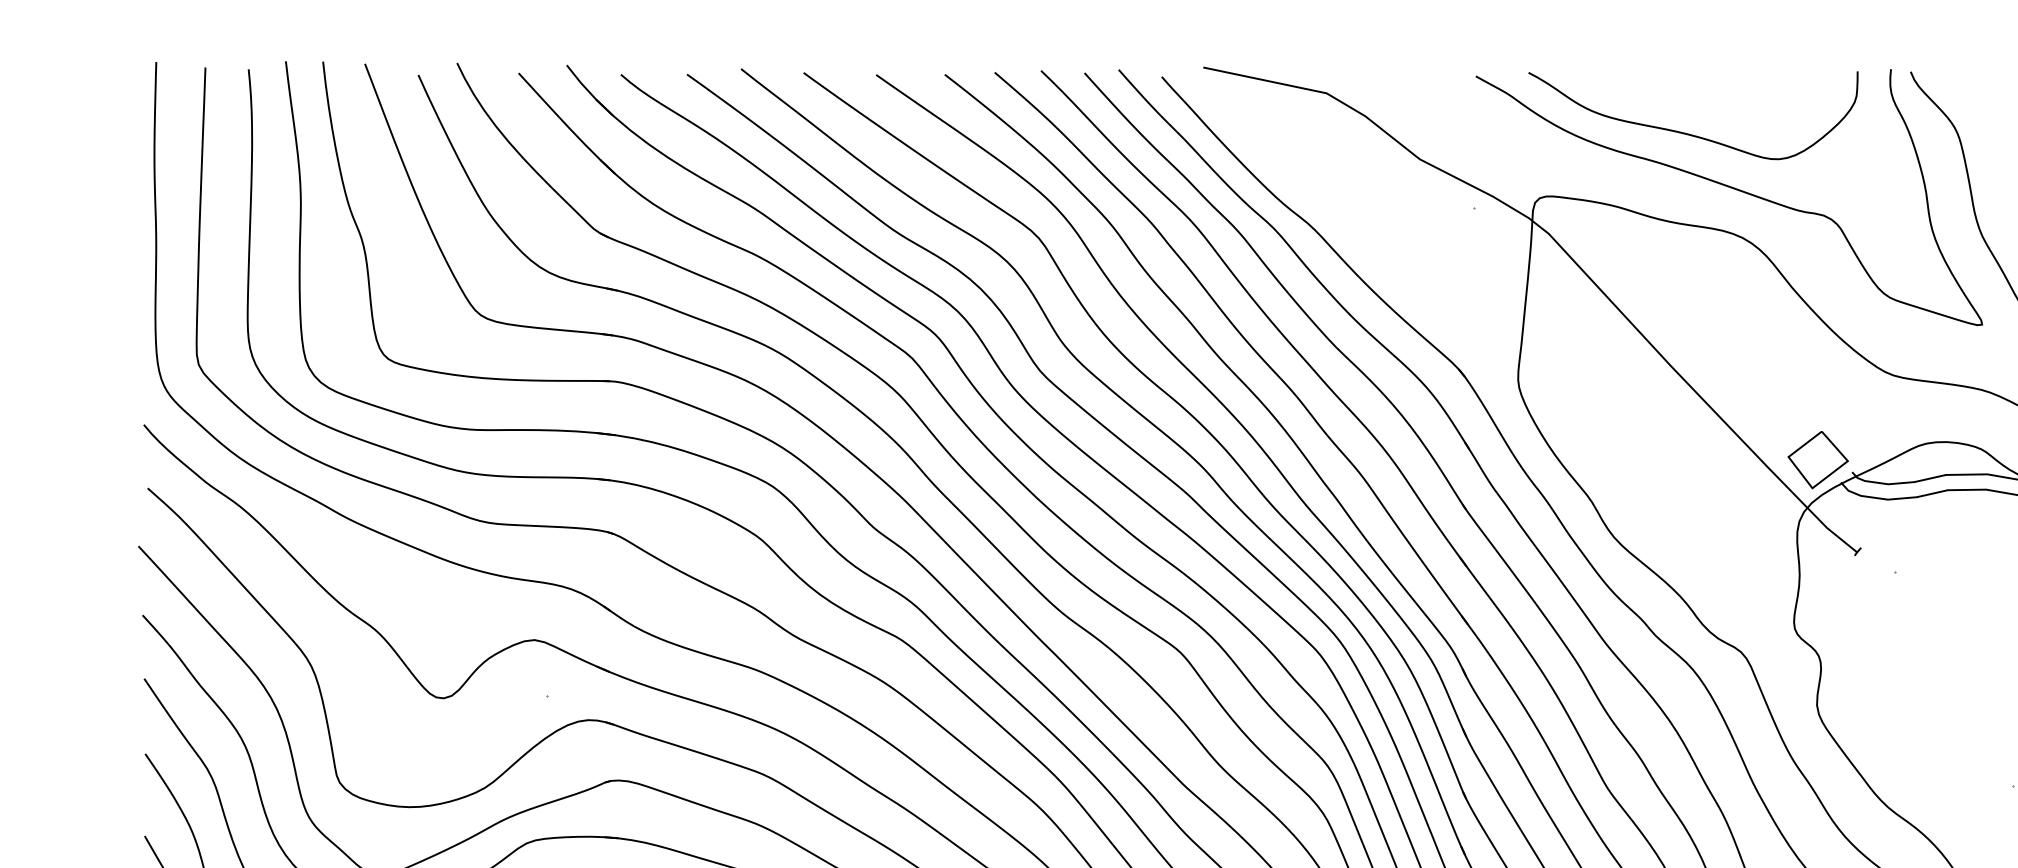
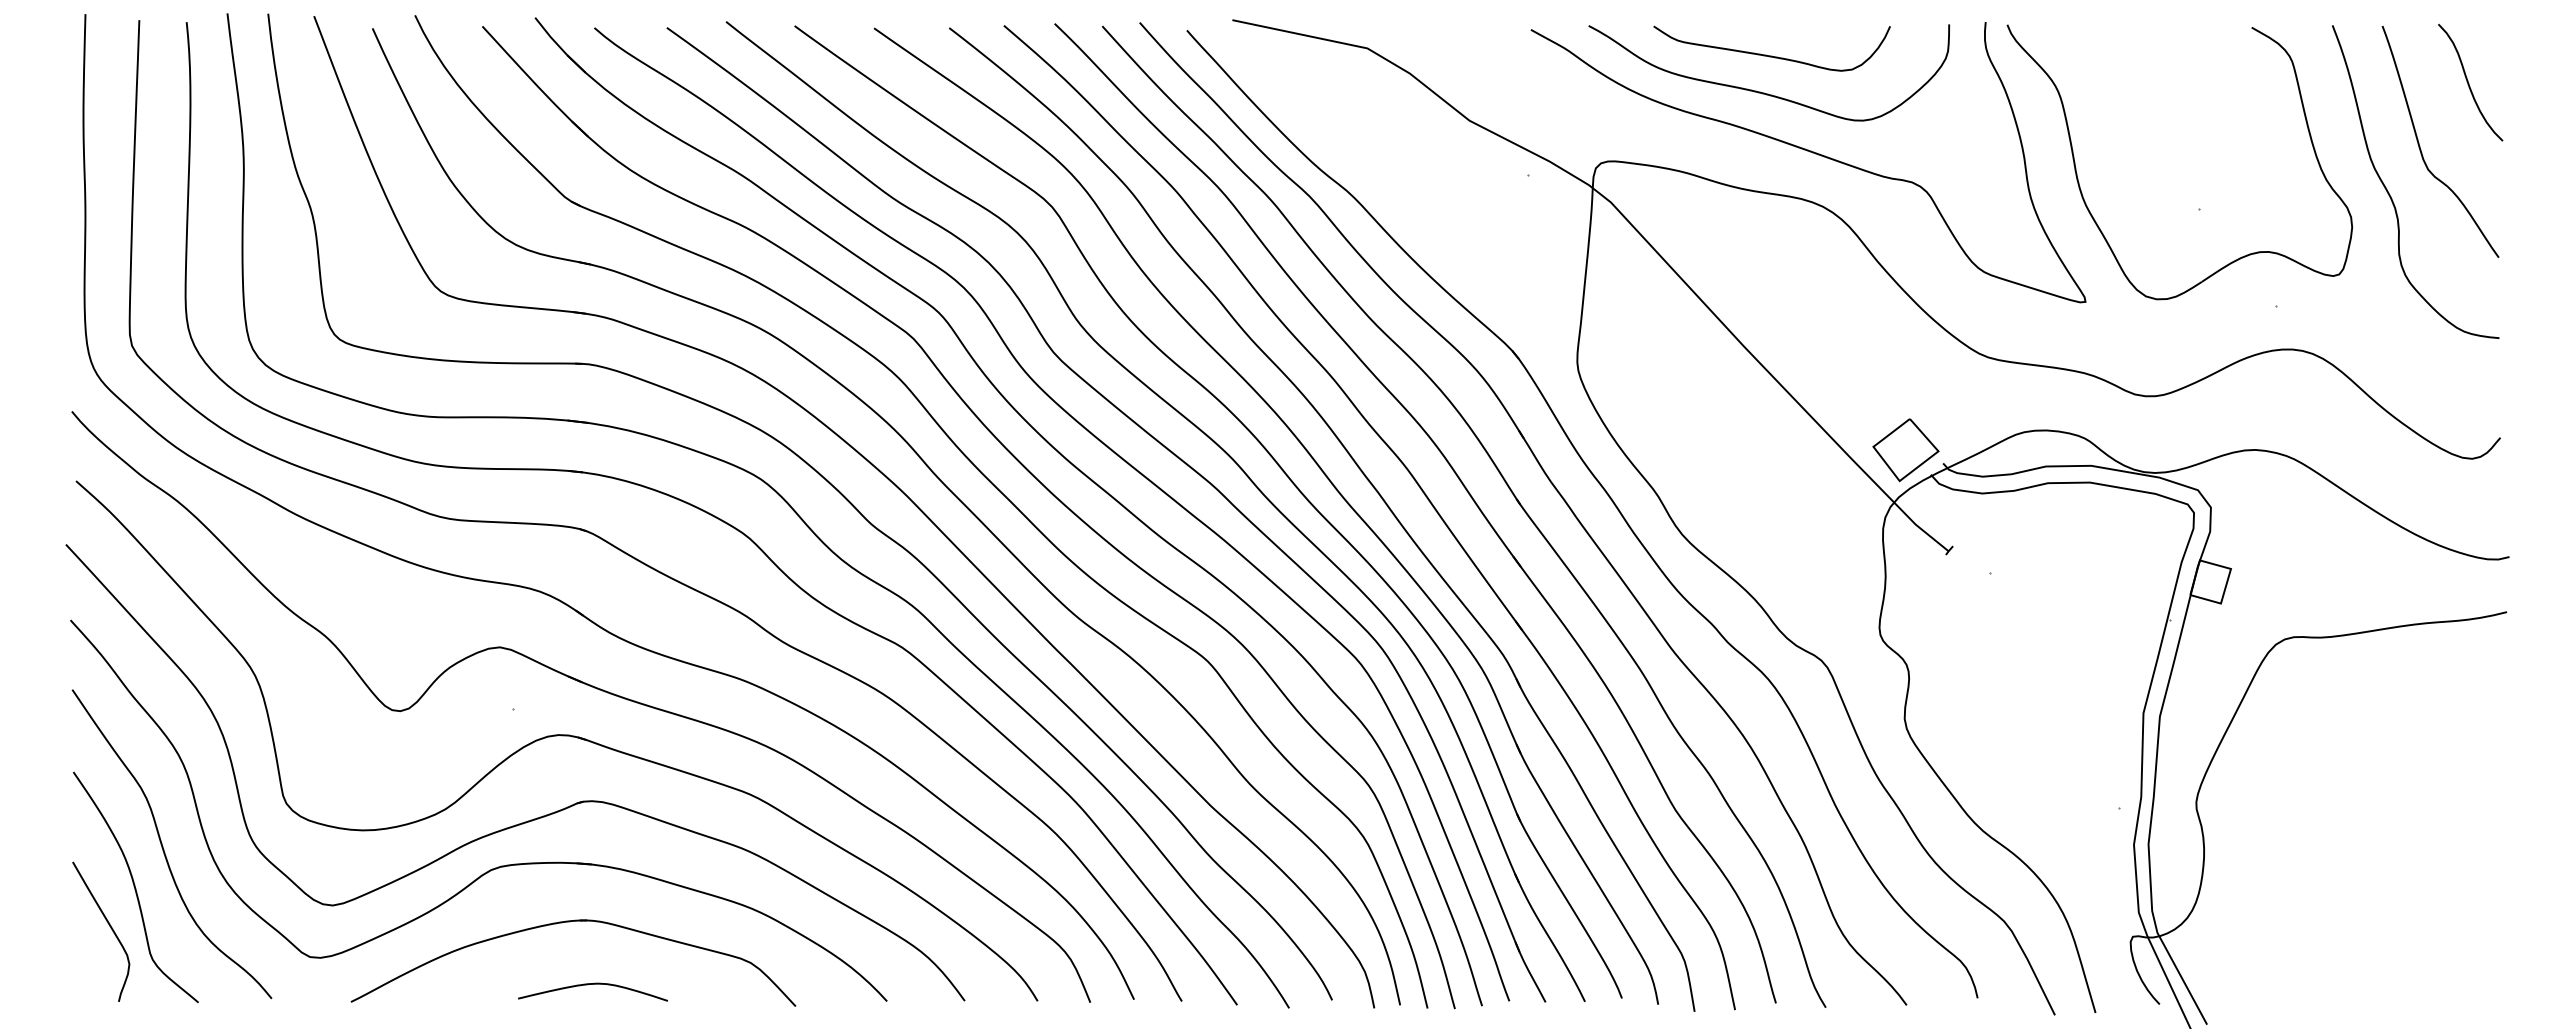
curve: (1695, 99) -> (1771, 55), added

